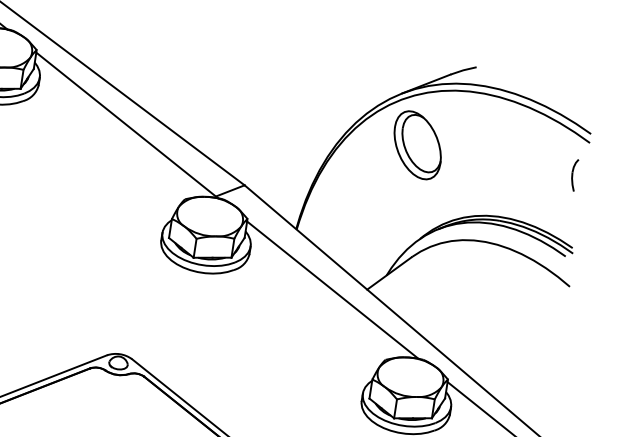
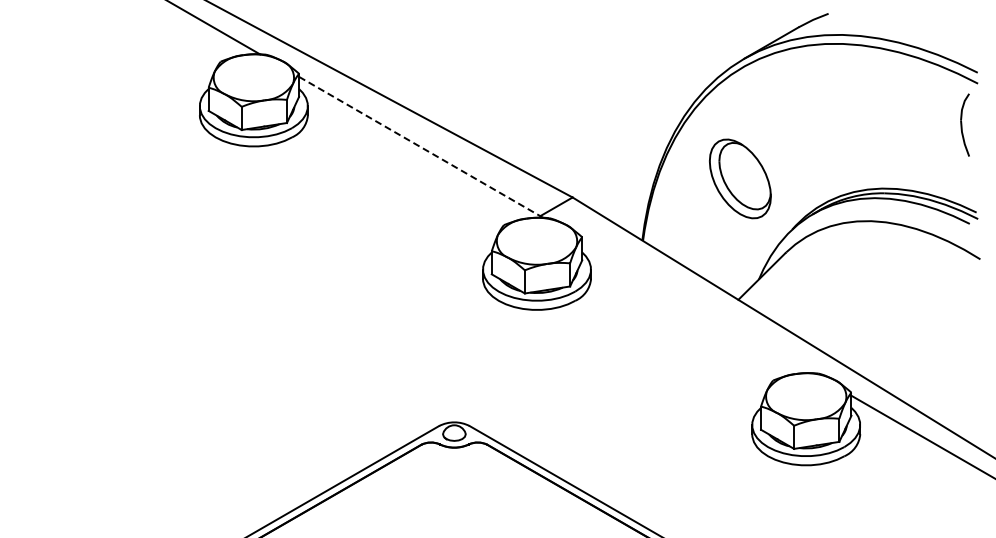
line: (126, 125) -> (420, 147), solid -> dashed
part: (417, 144) -> (740, 178), moved
part: (573, 174) -> (964, 124), size x1.6
line: (333, 289) -> (697, 306), removed

